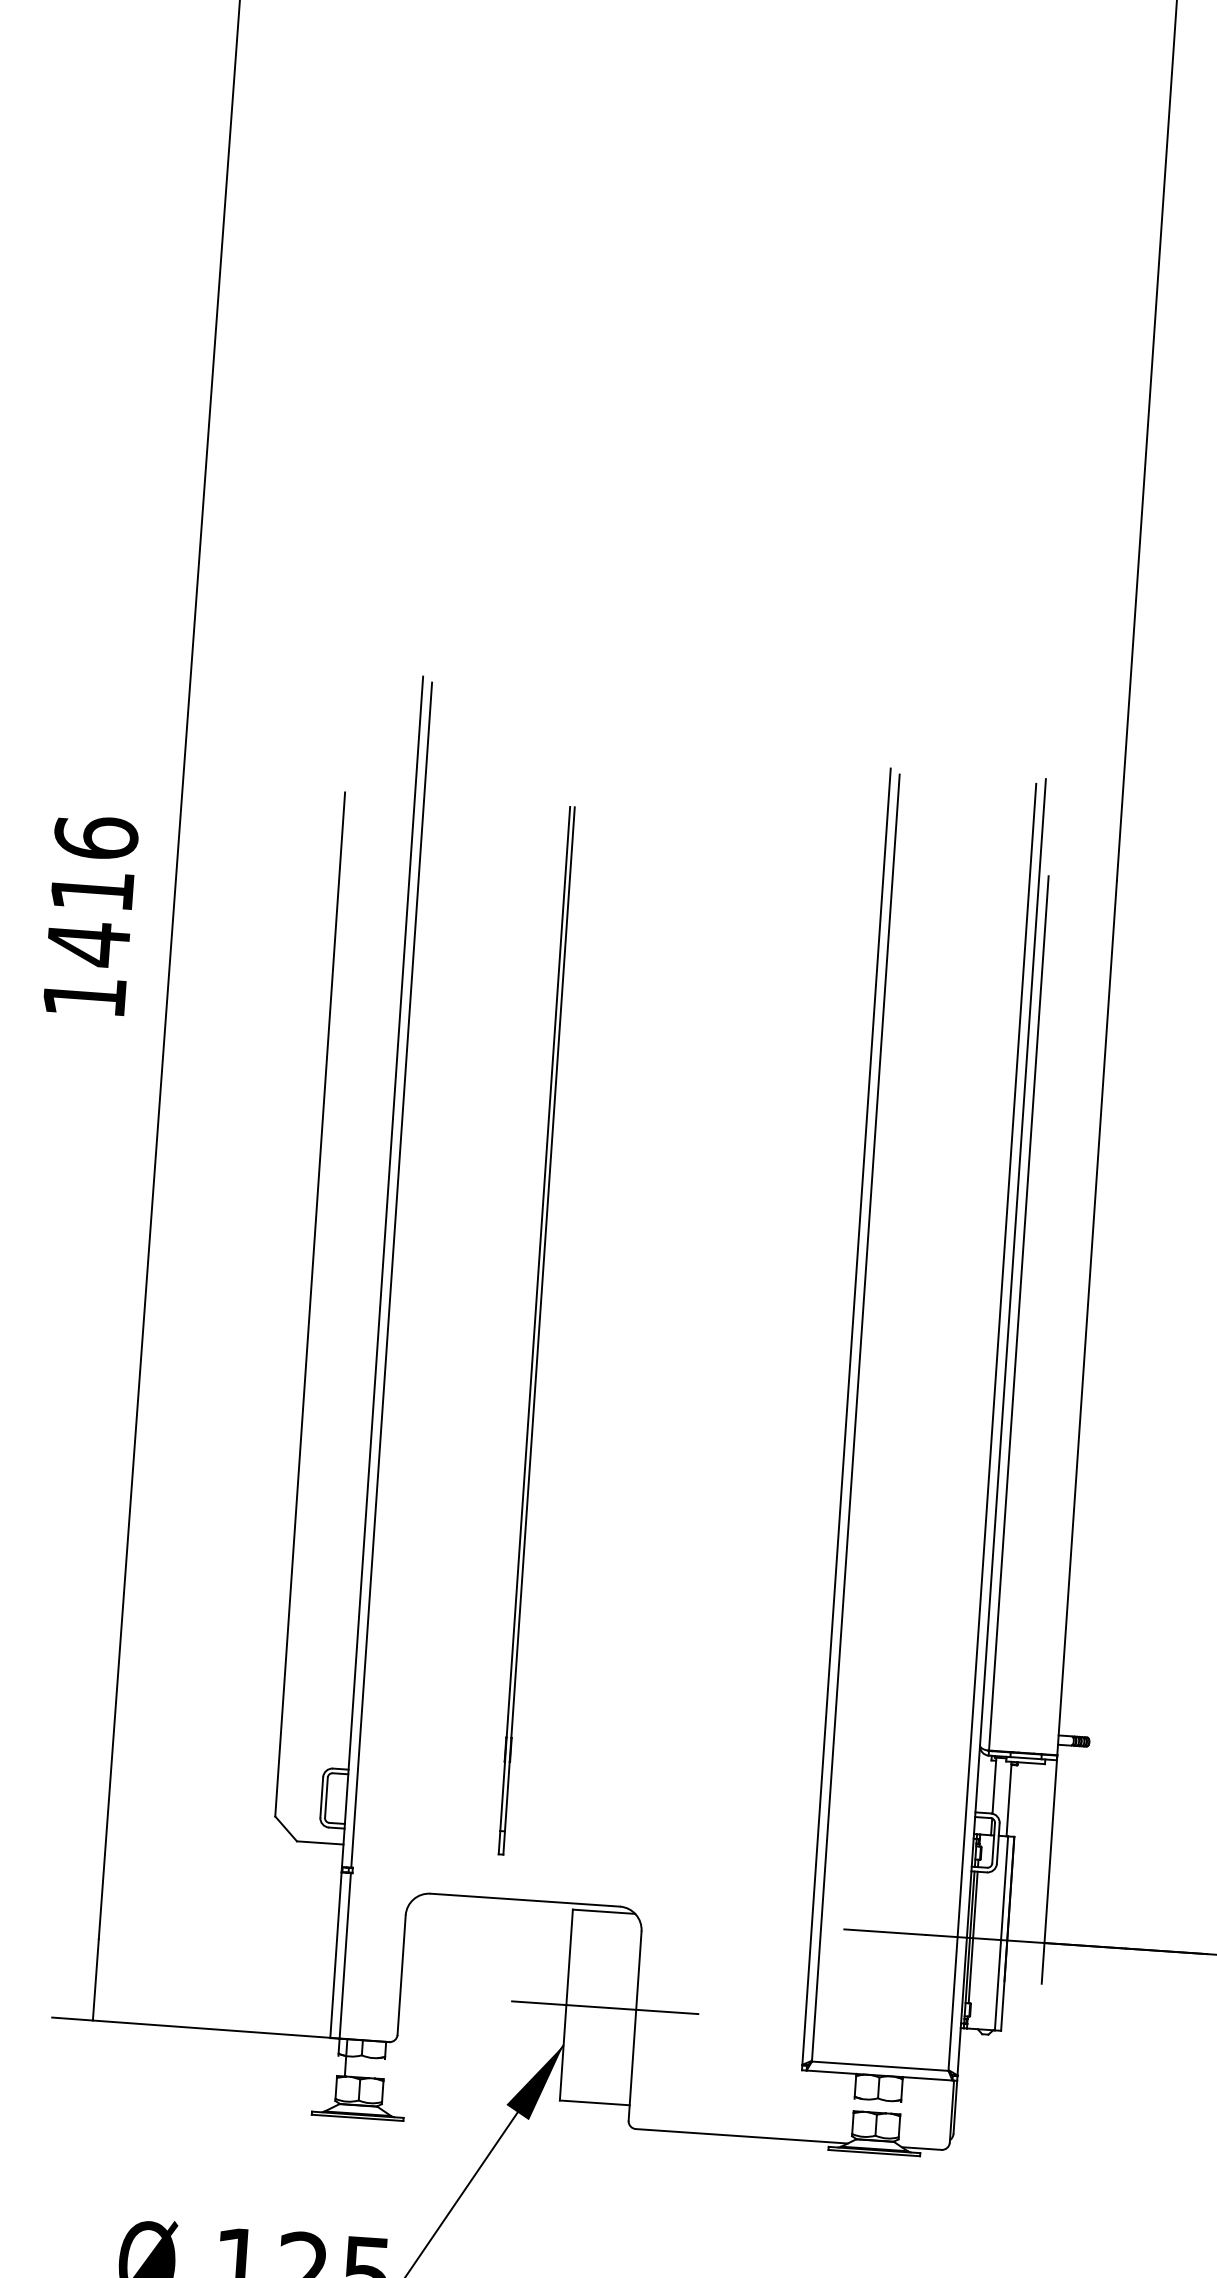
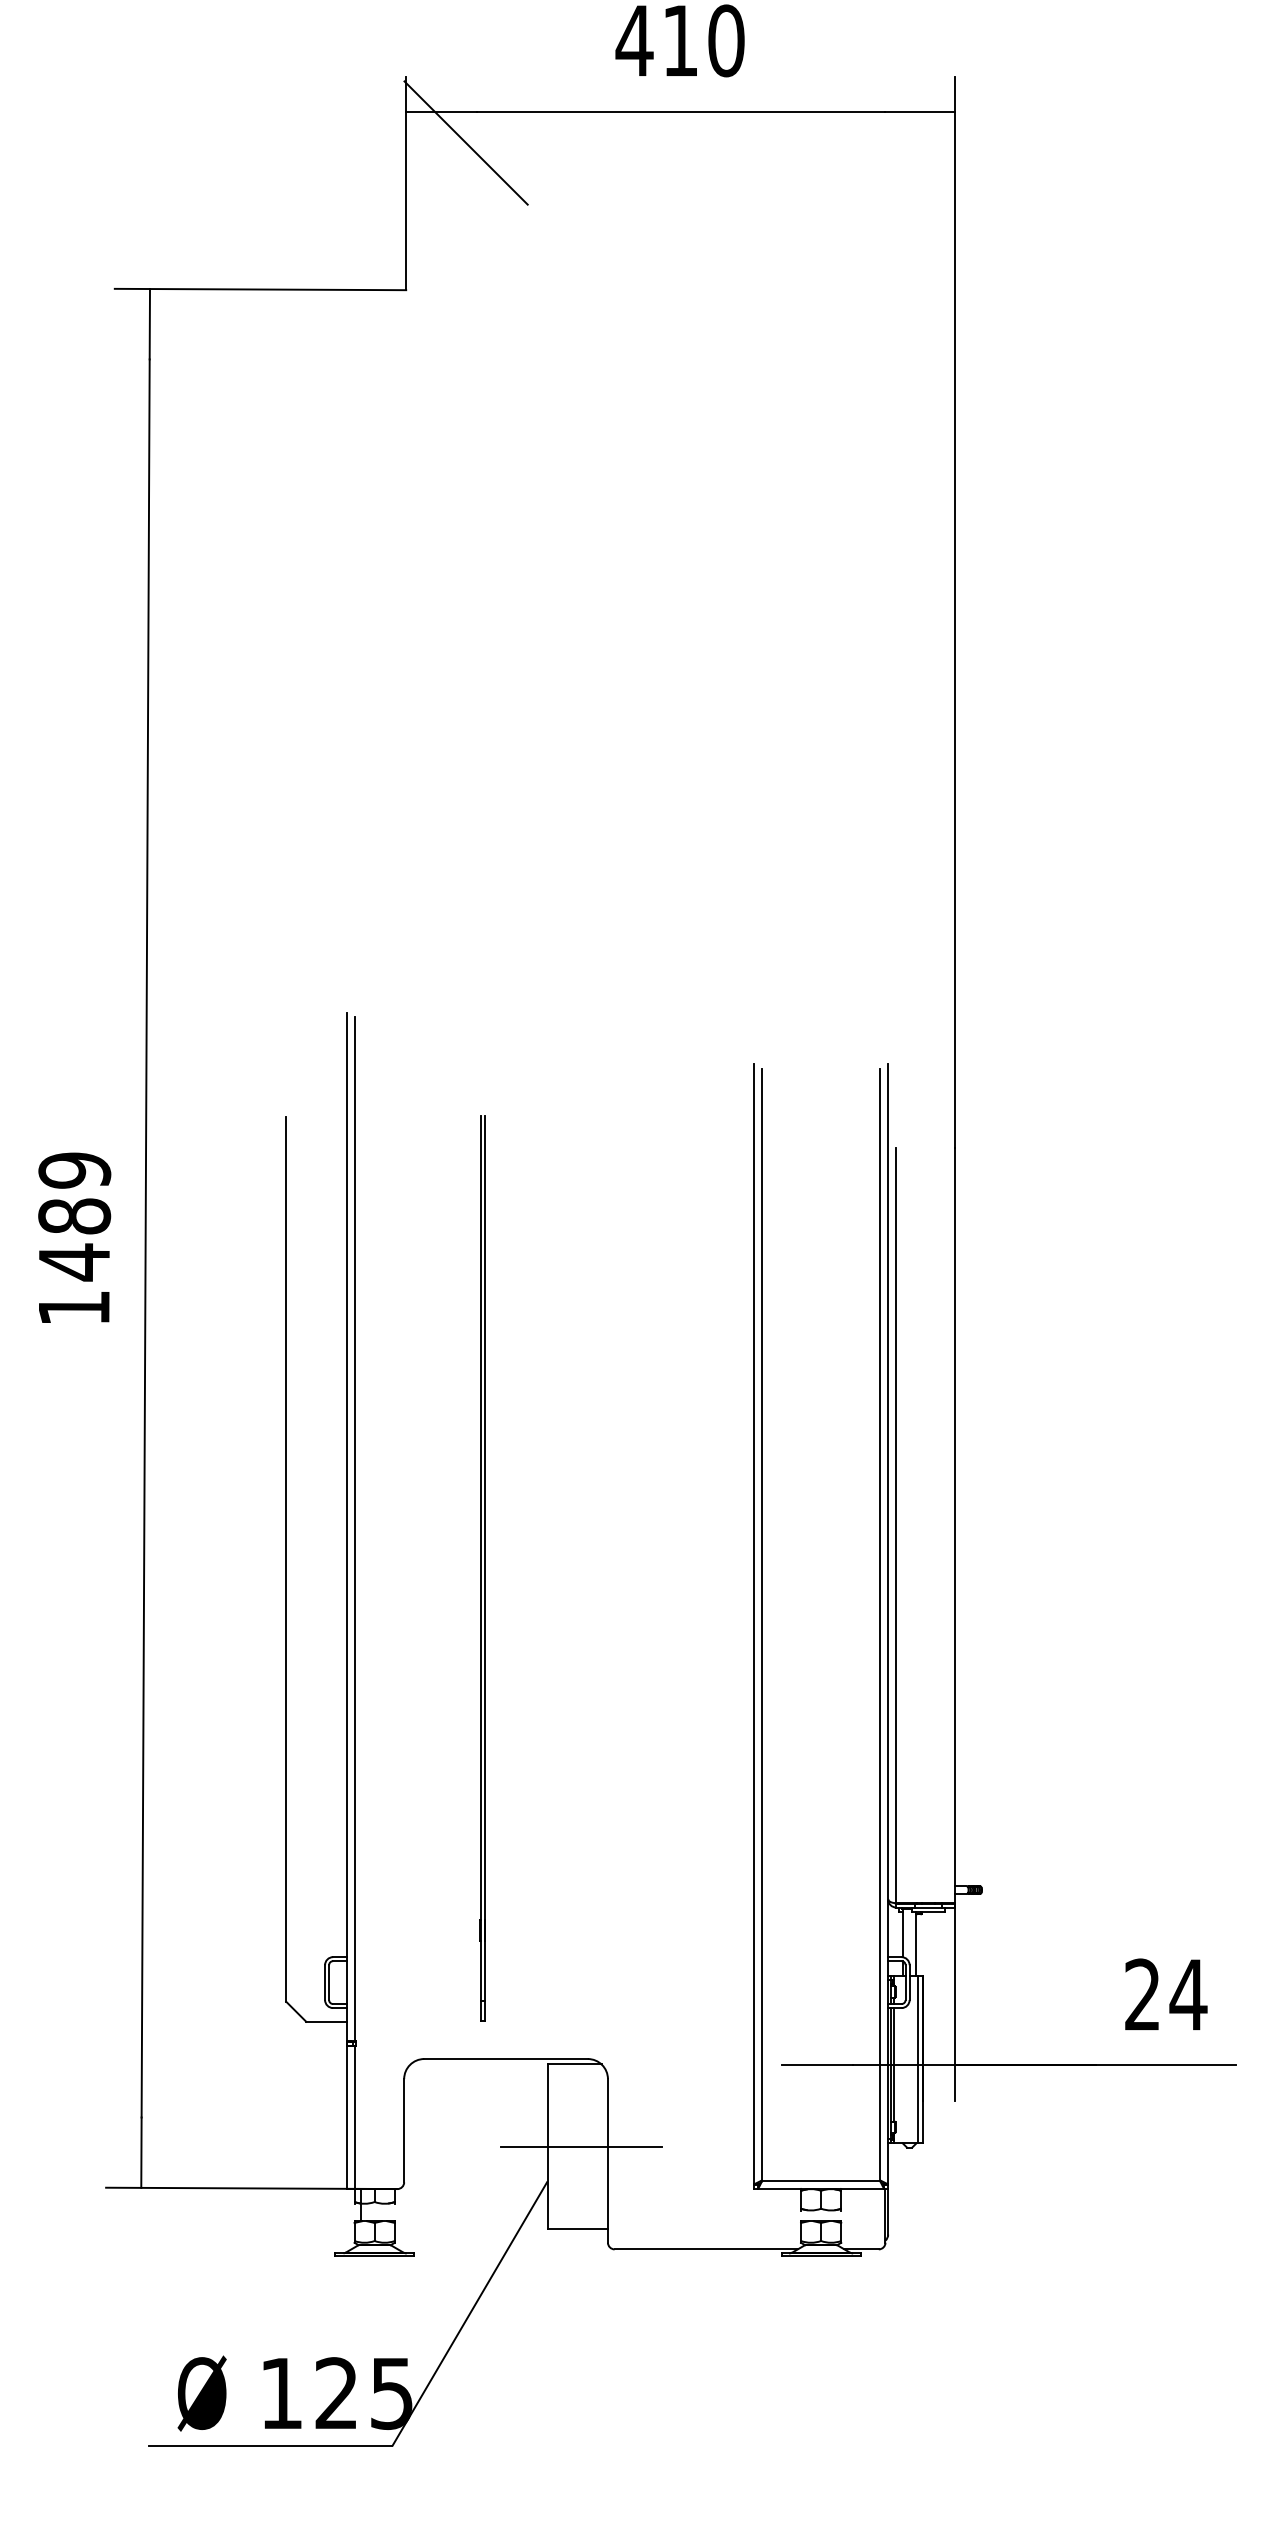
text: (94, 864) -> (74, 1193), 1416 -> 1489
fill: (534, 2081) -> (524, 2214), removed

